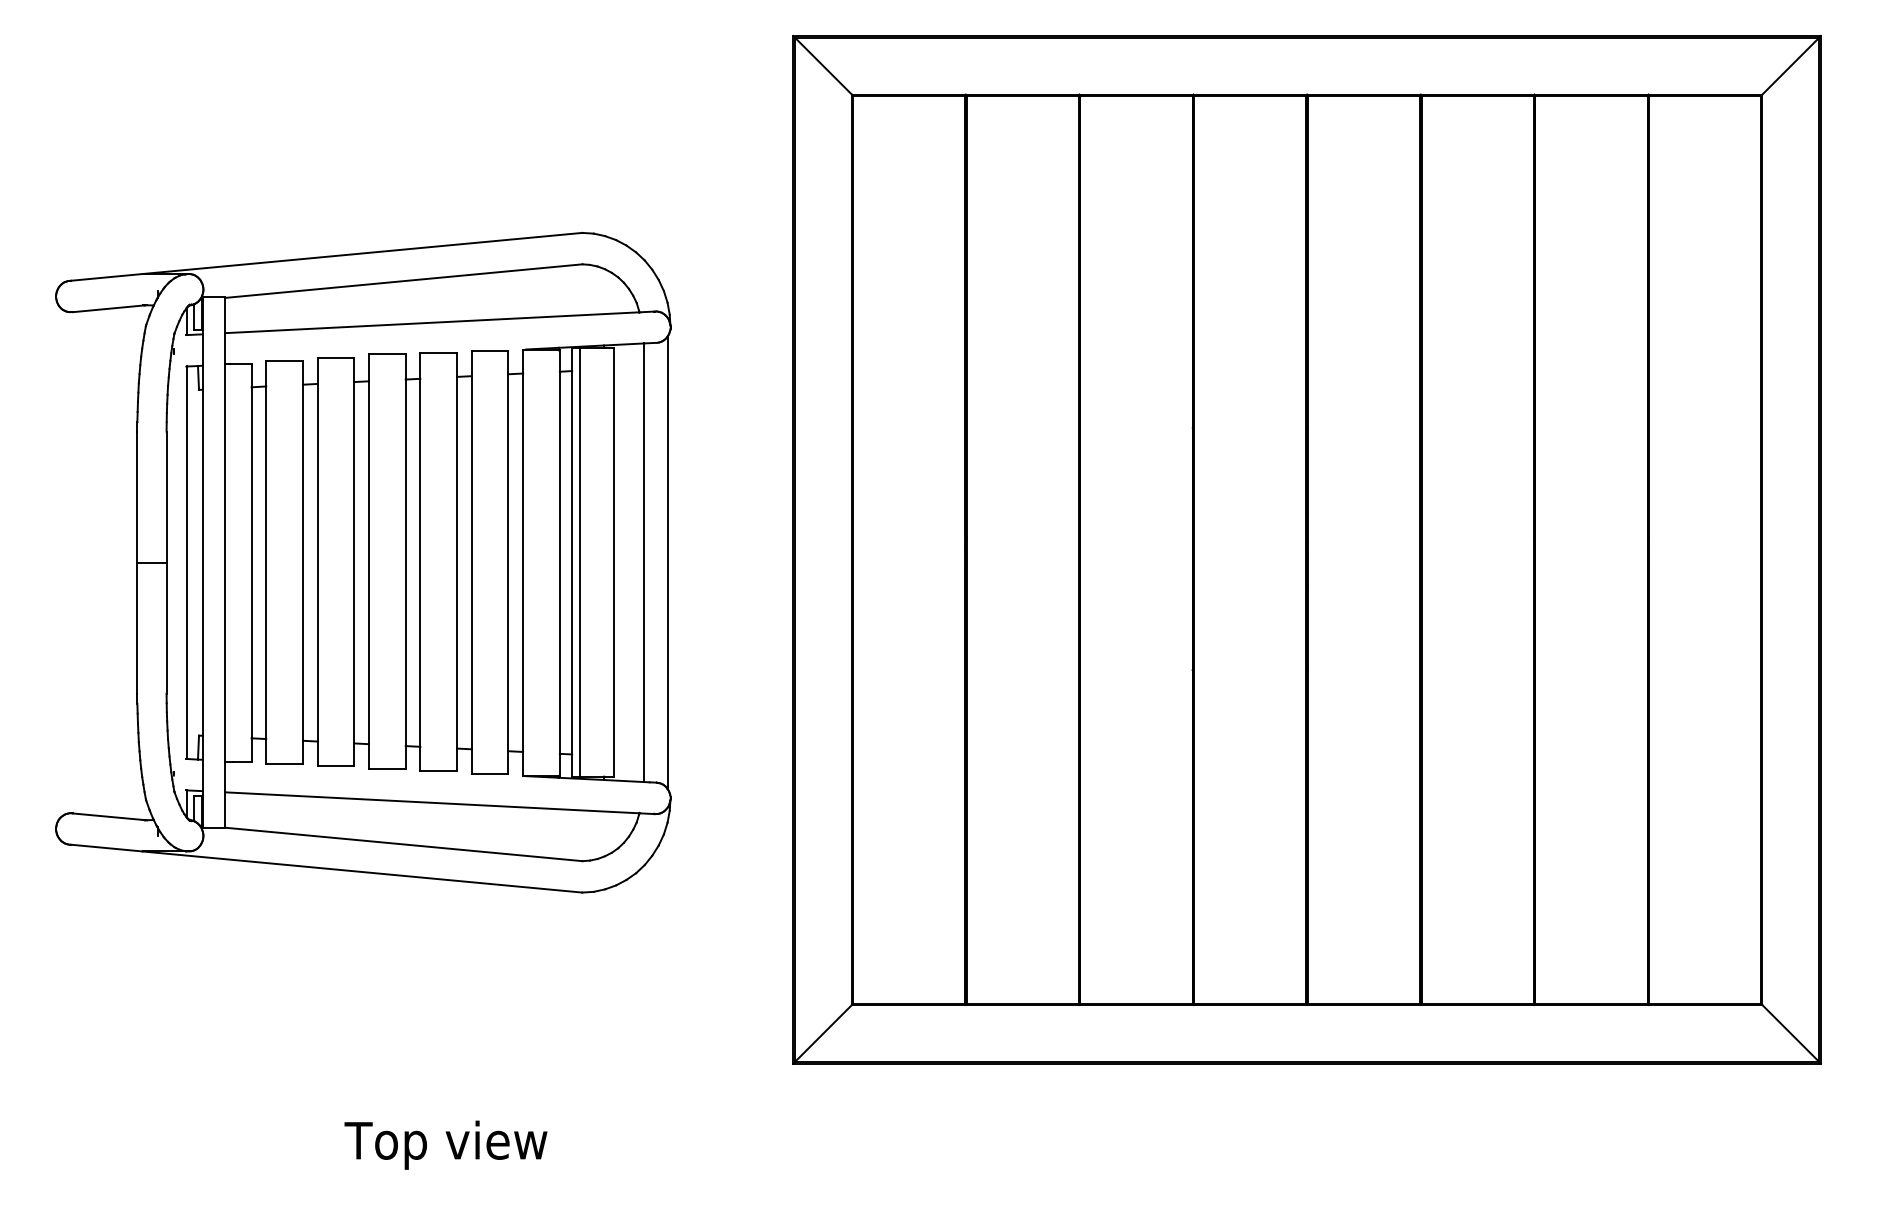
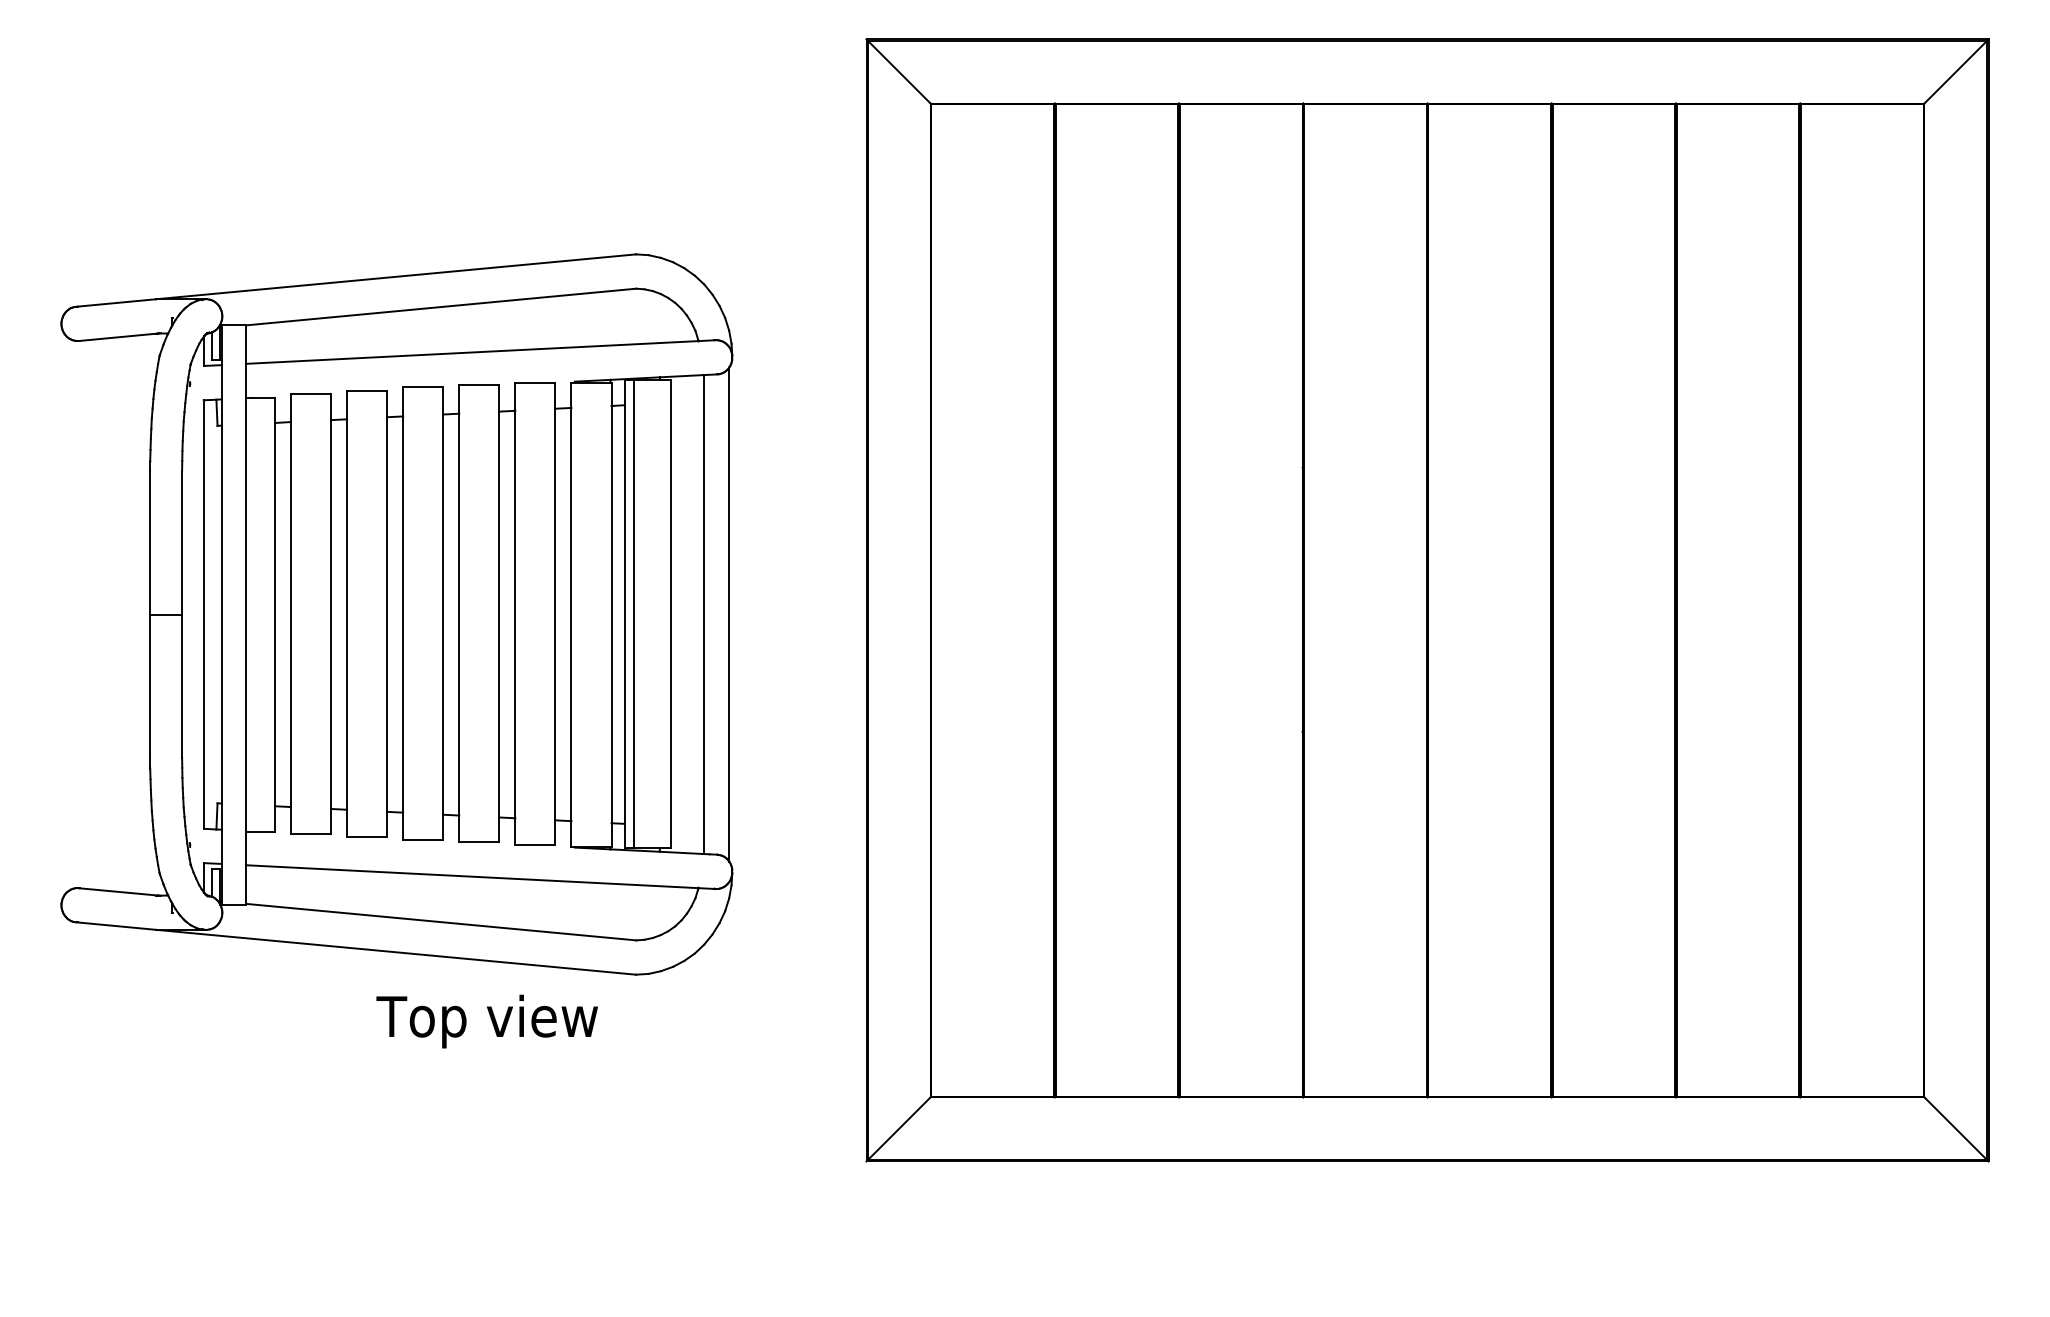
text: (445, 1145) -> (486, 1021), moved

